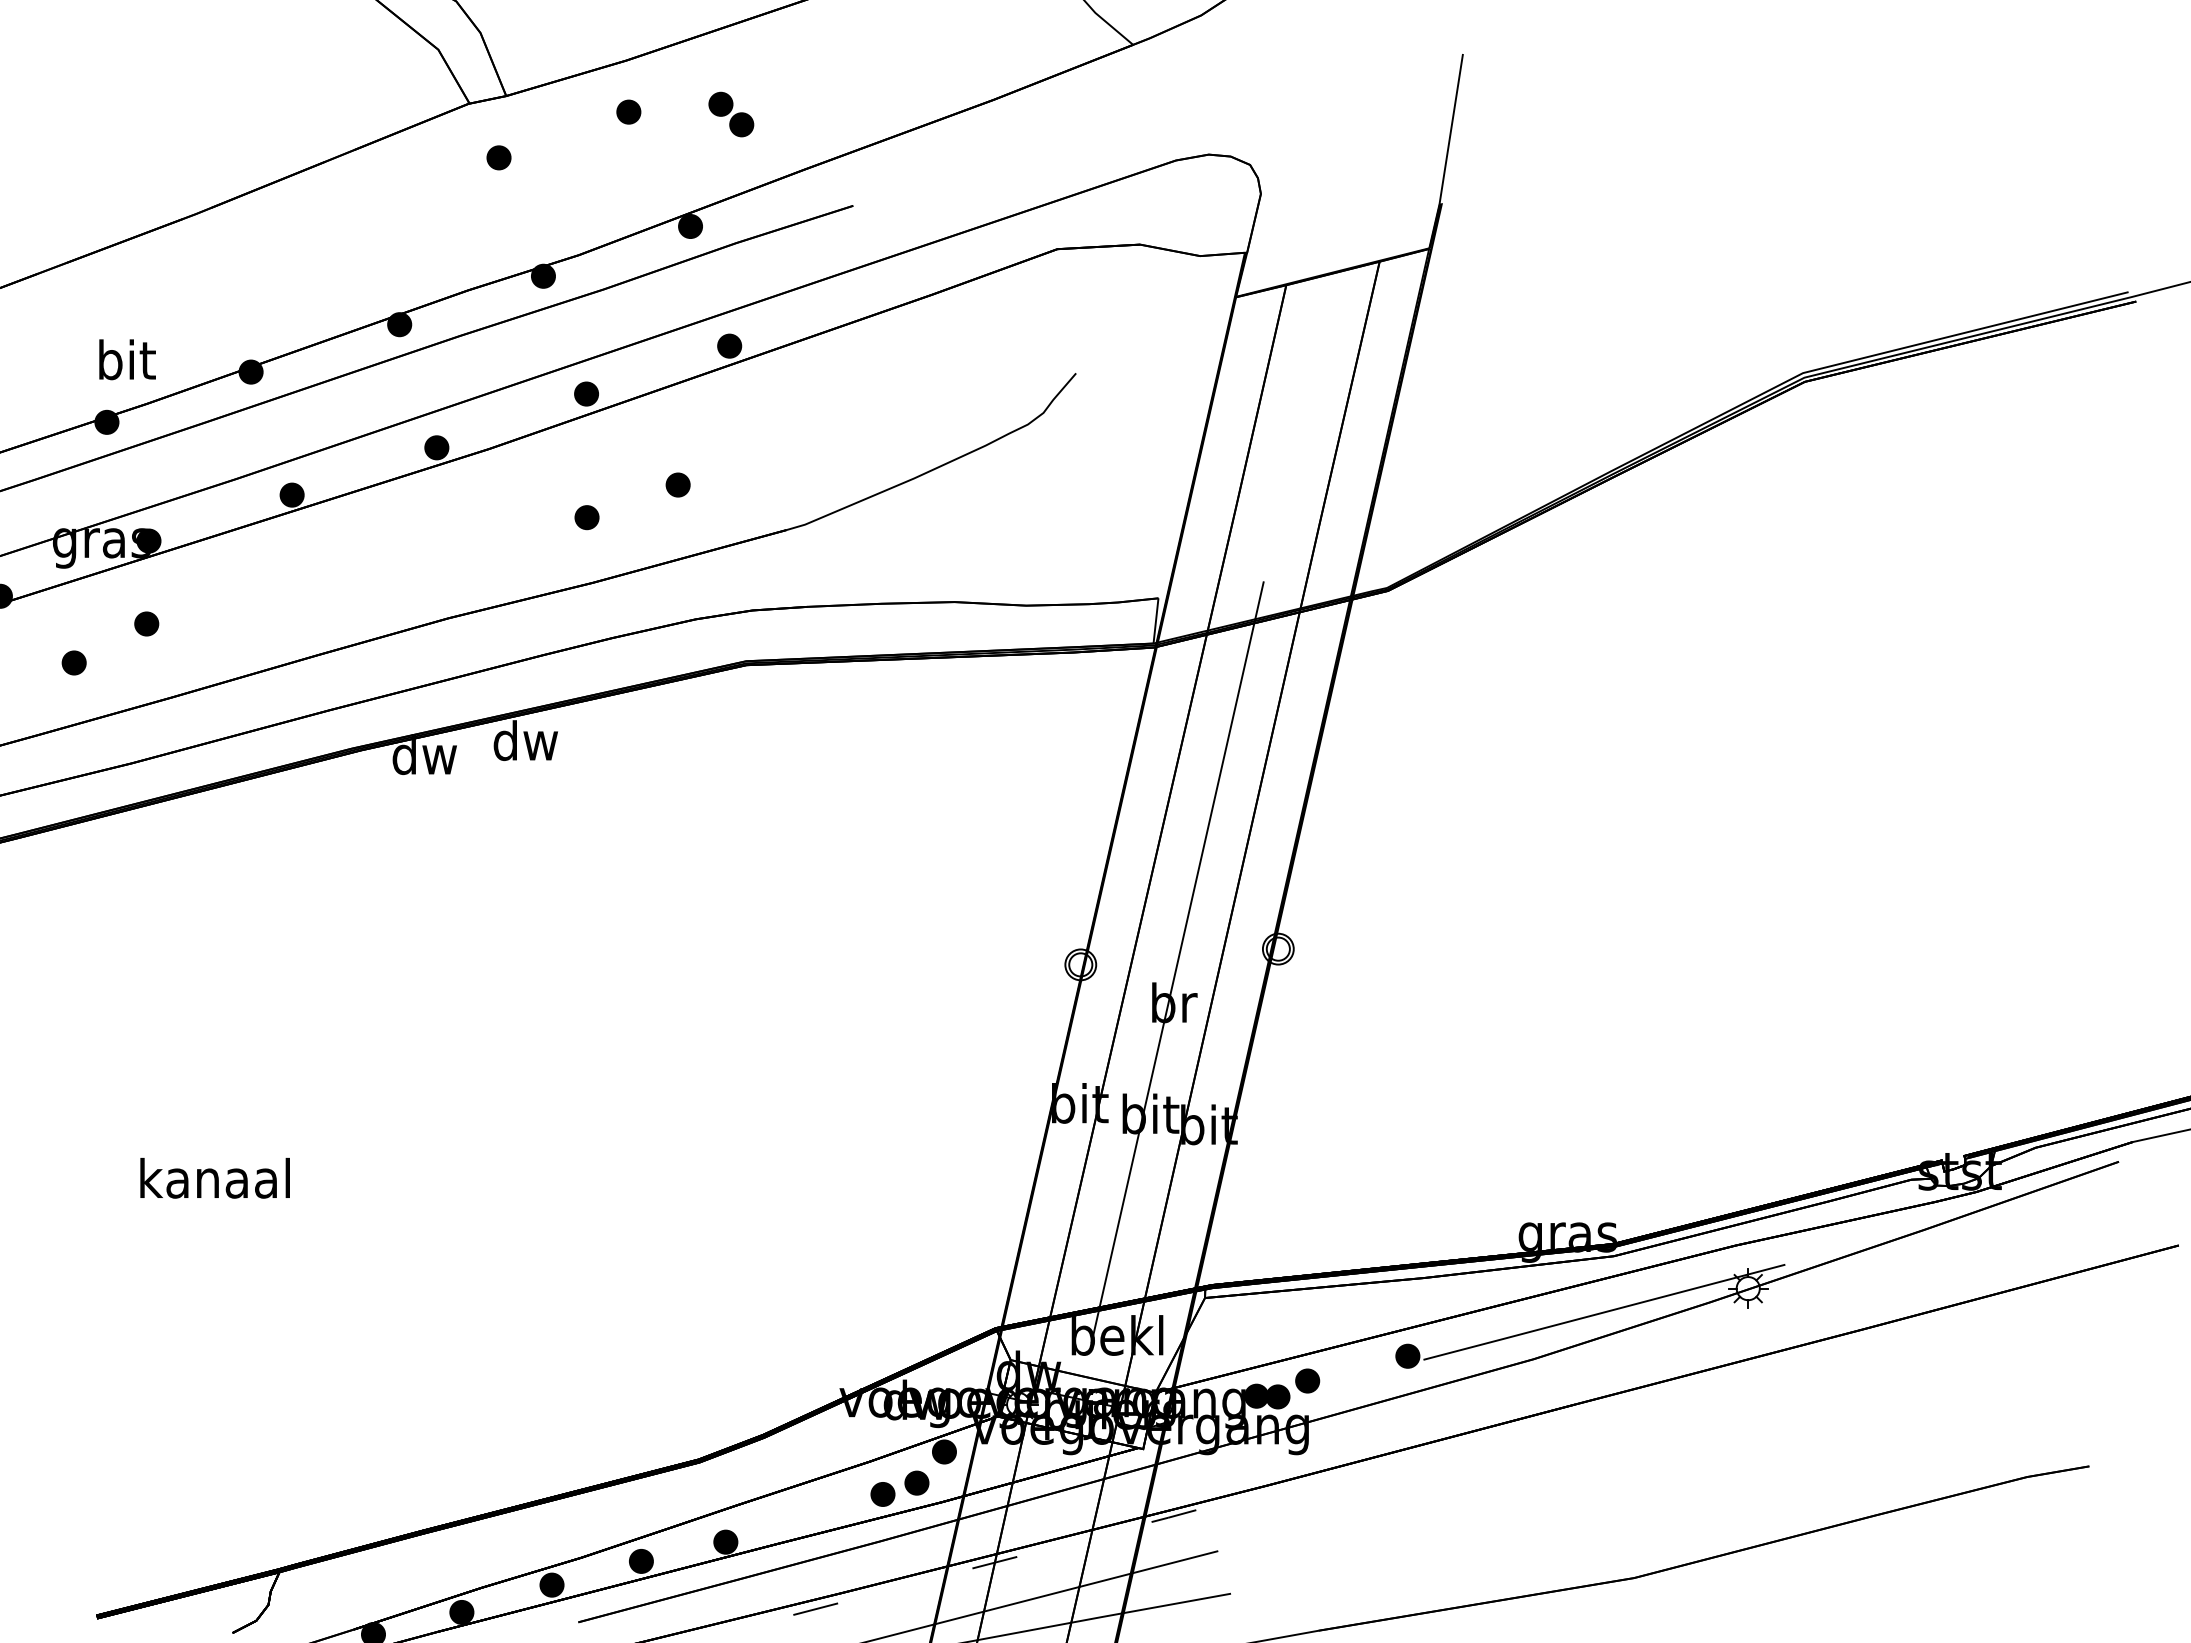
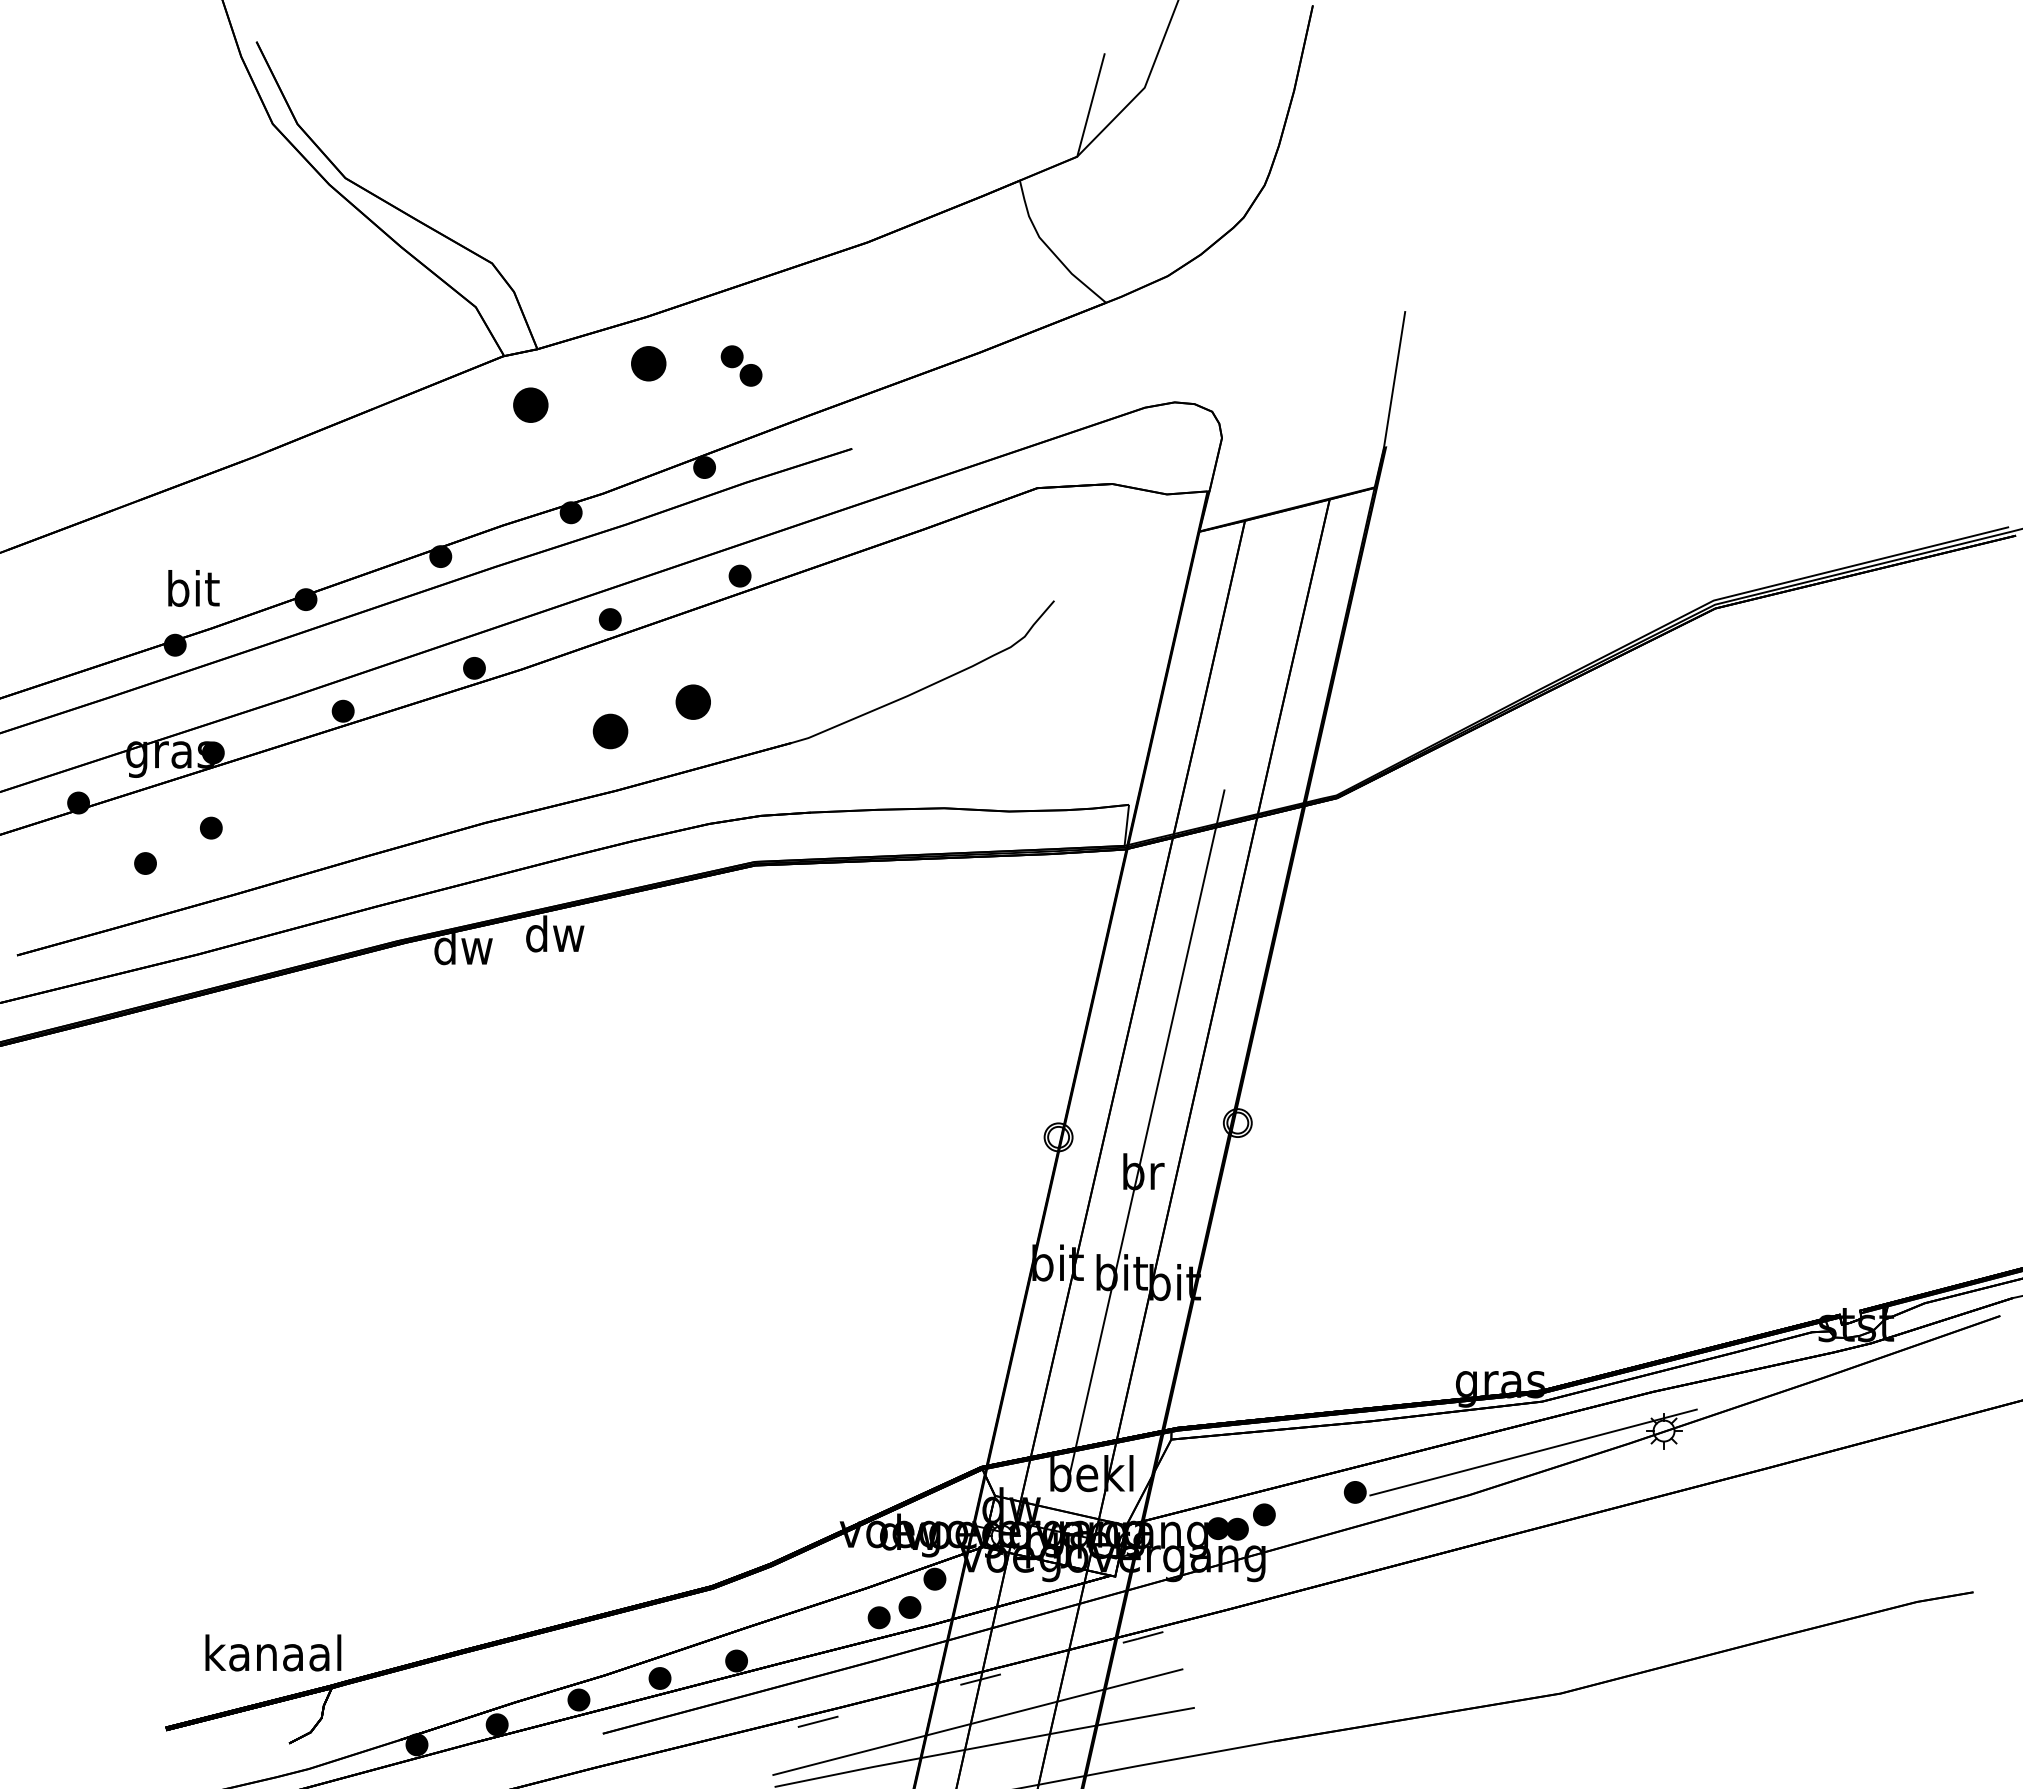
part: (628, 111) -> (648, 363), size x1.6
part: (498, 158) -> (530, 405), size x1.6
part: (678, 484) -> (693, 701), size x1.6
part: (586, 517) -> (610, 731), size x1.6
text: (215, 1177) -> (273, 1652), moved

